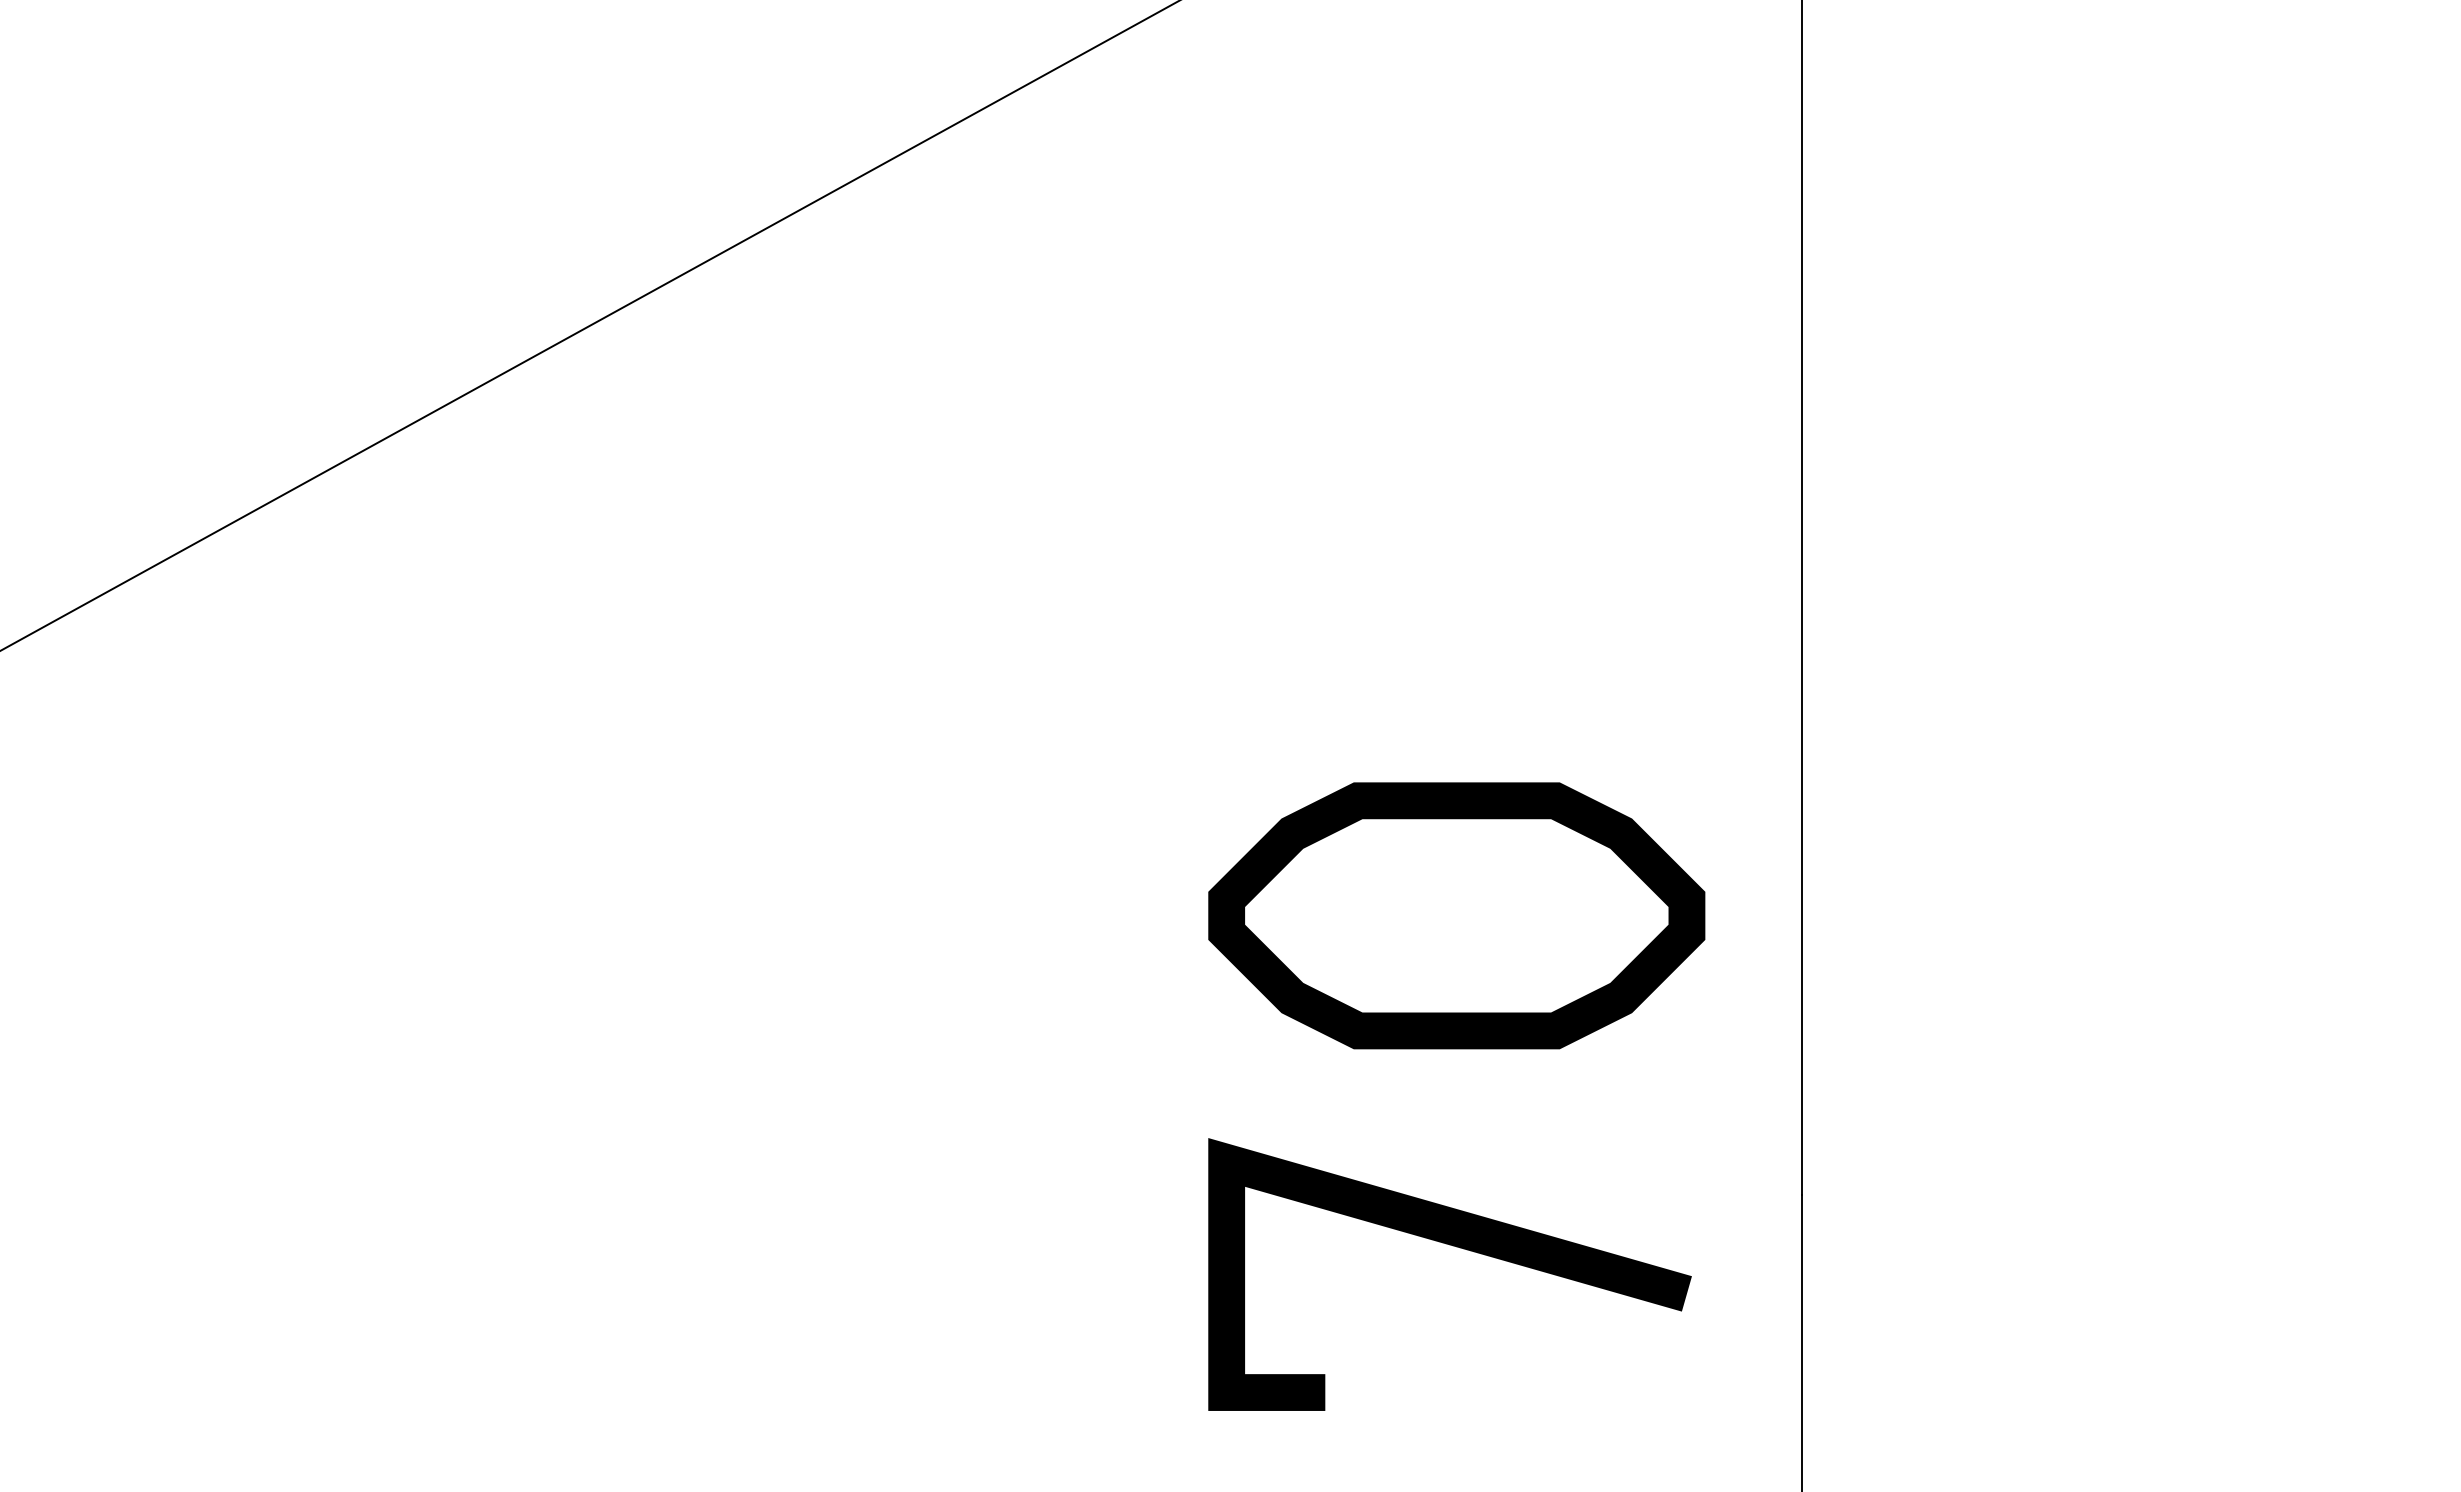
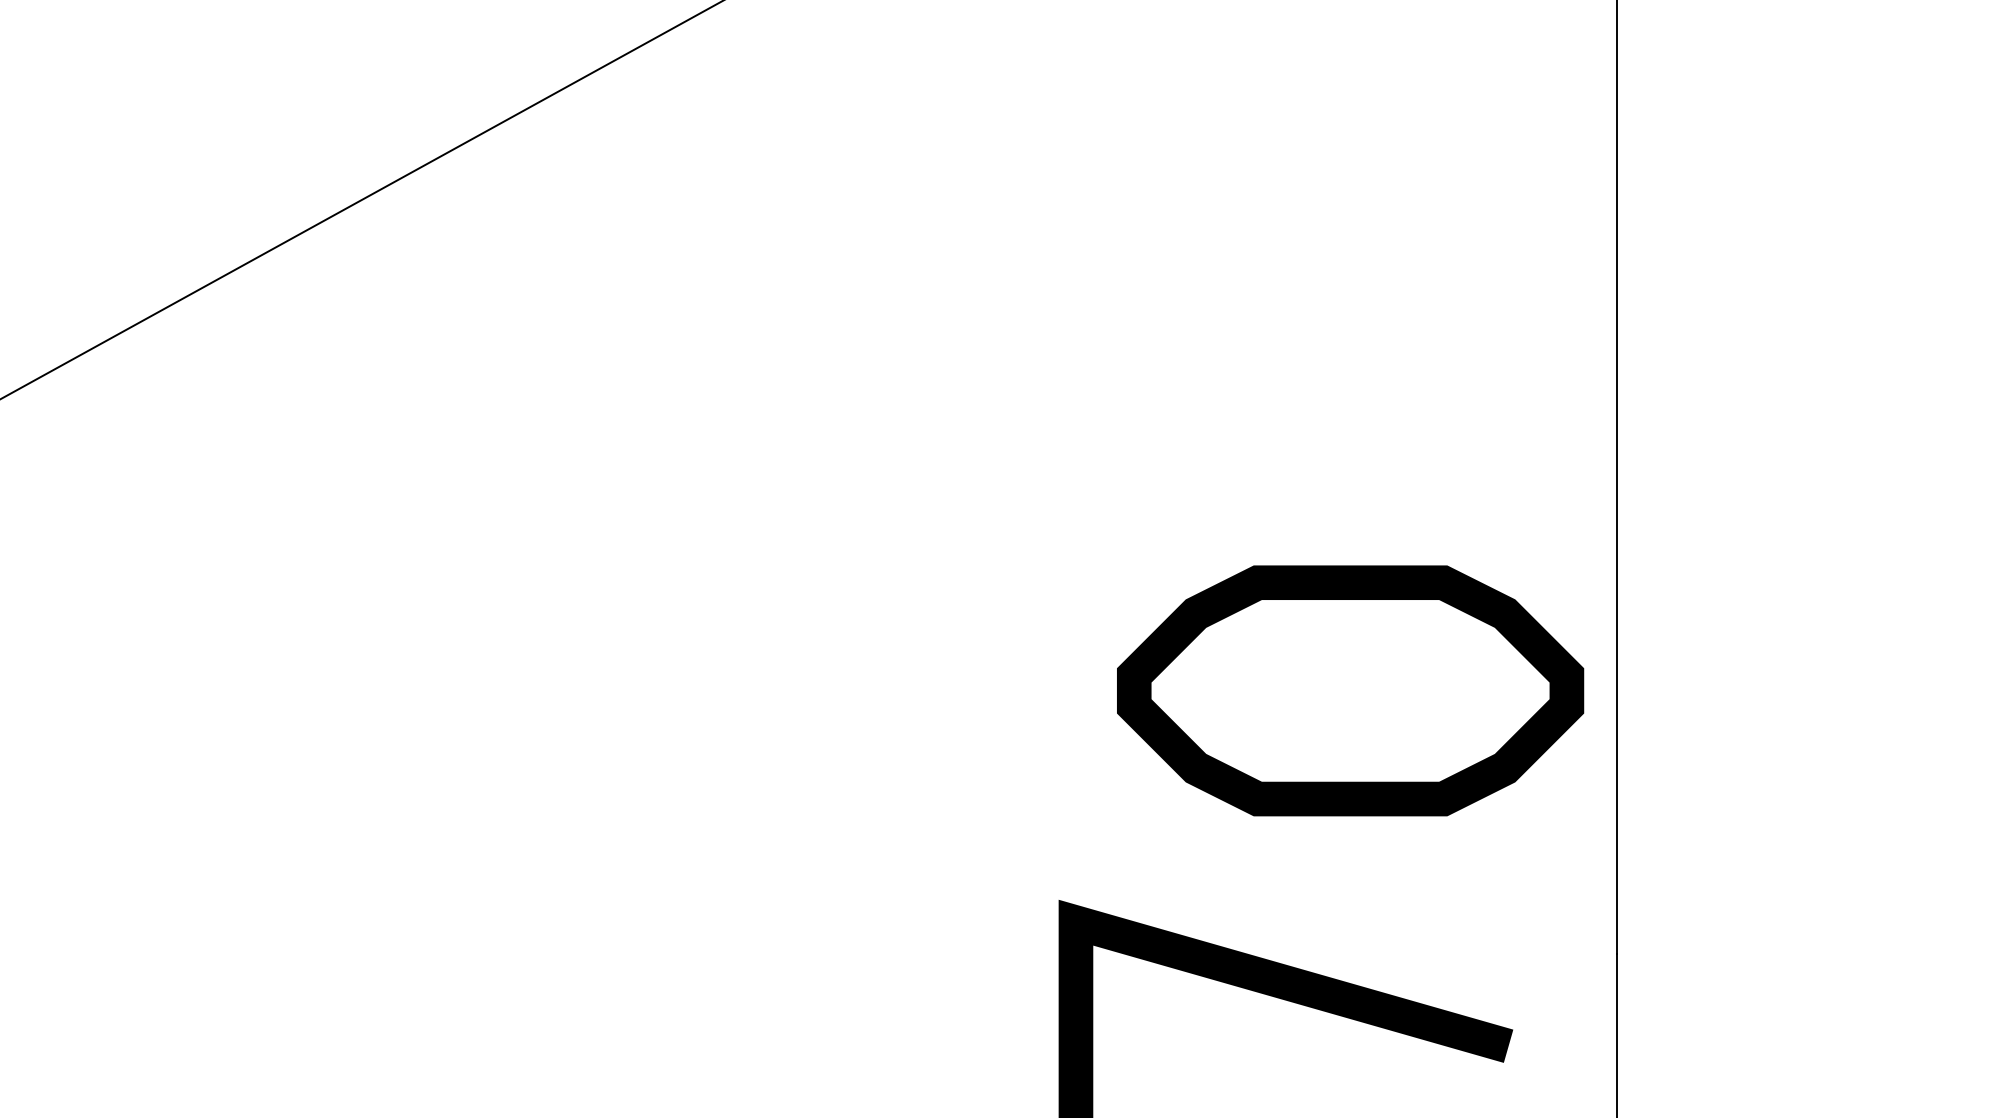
part: (1456, 915) -> (1350, 690), moved

